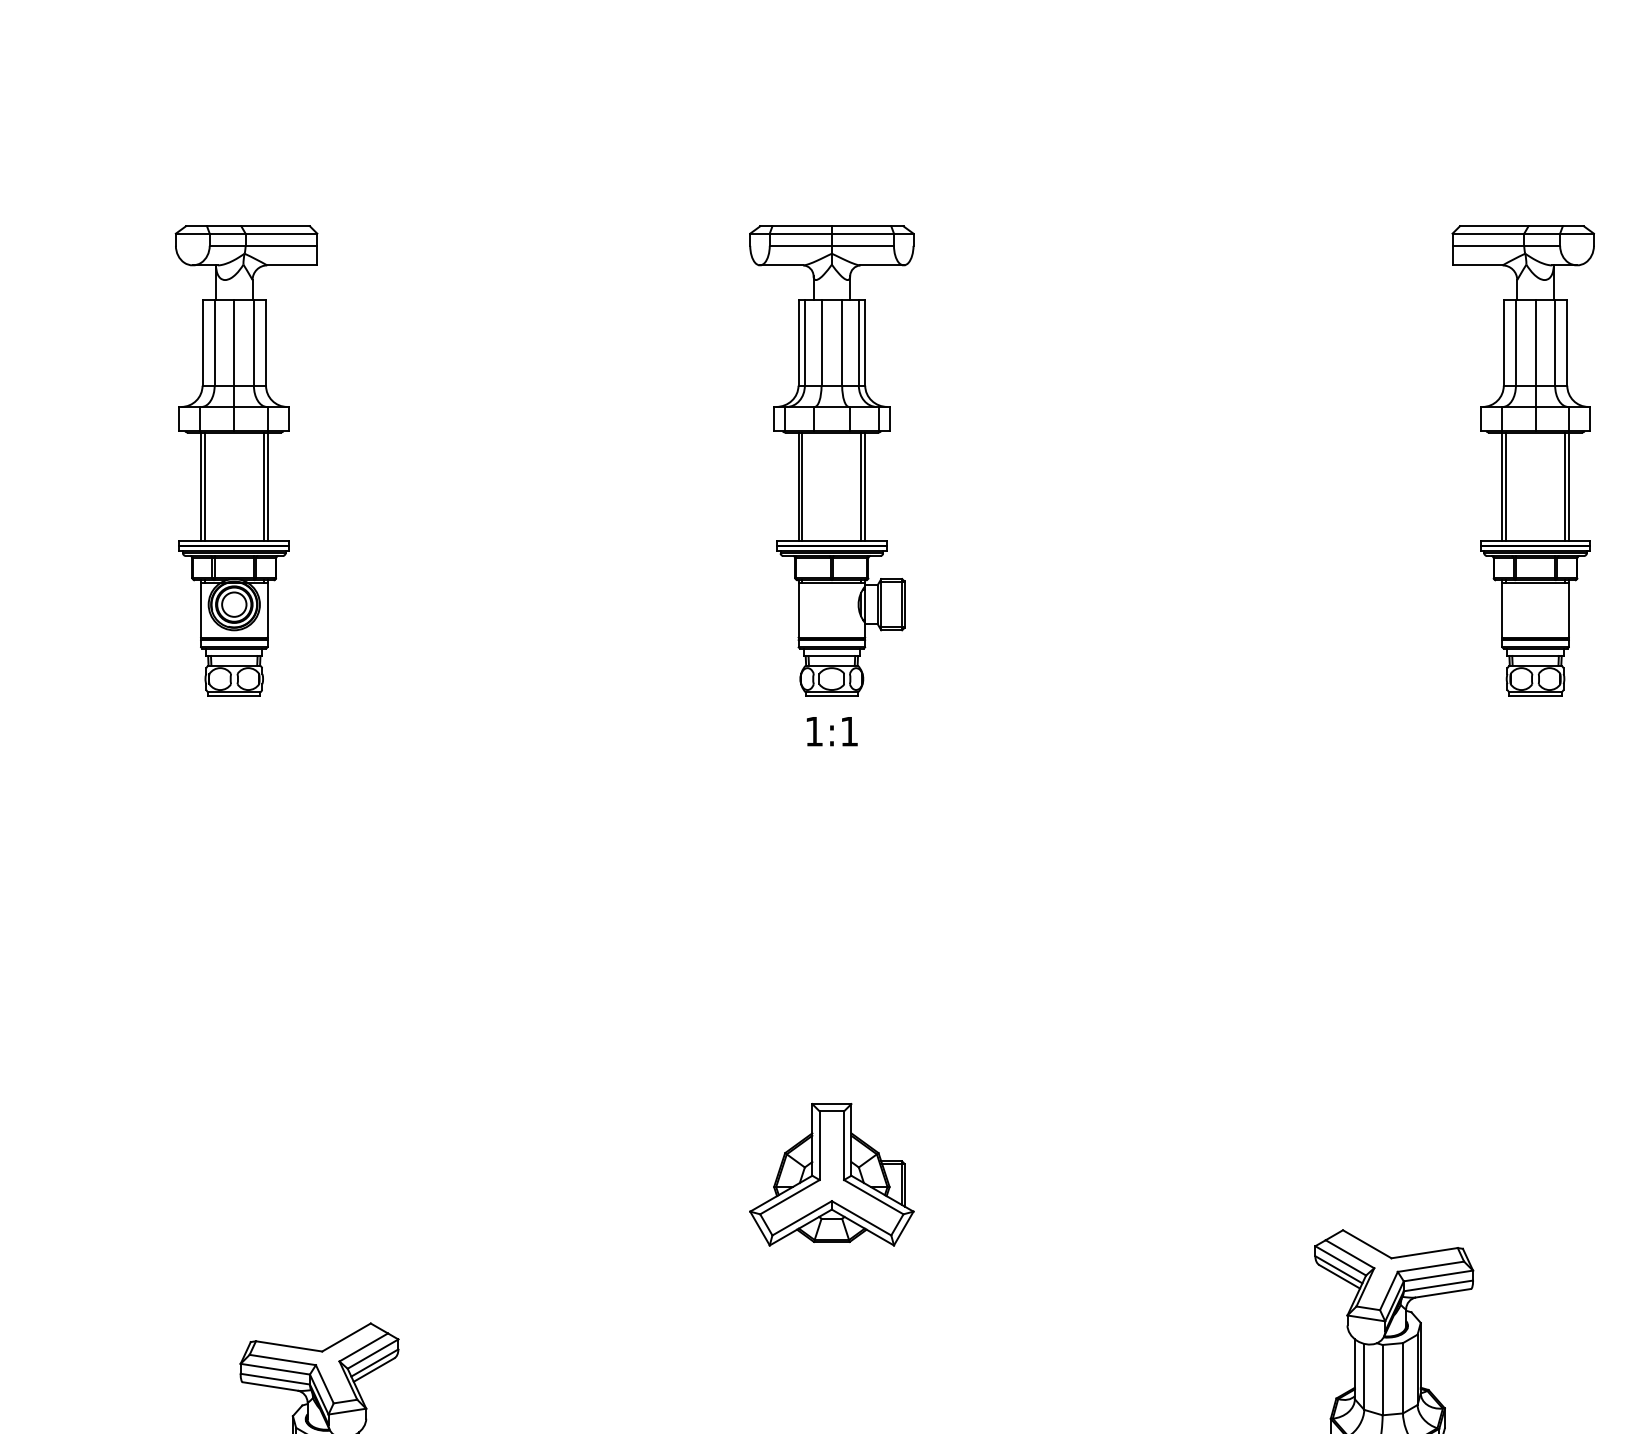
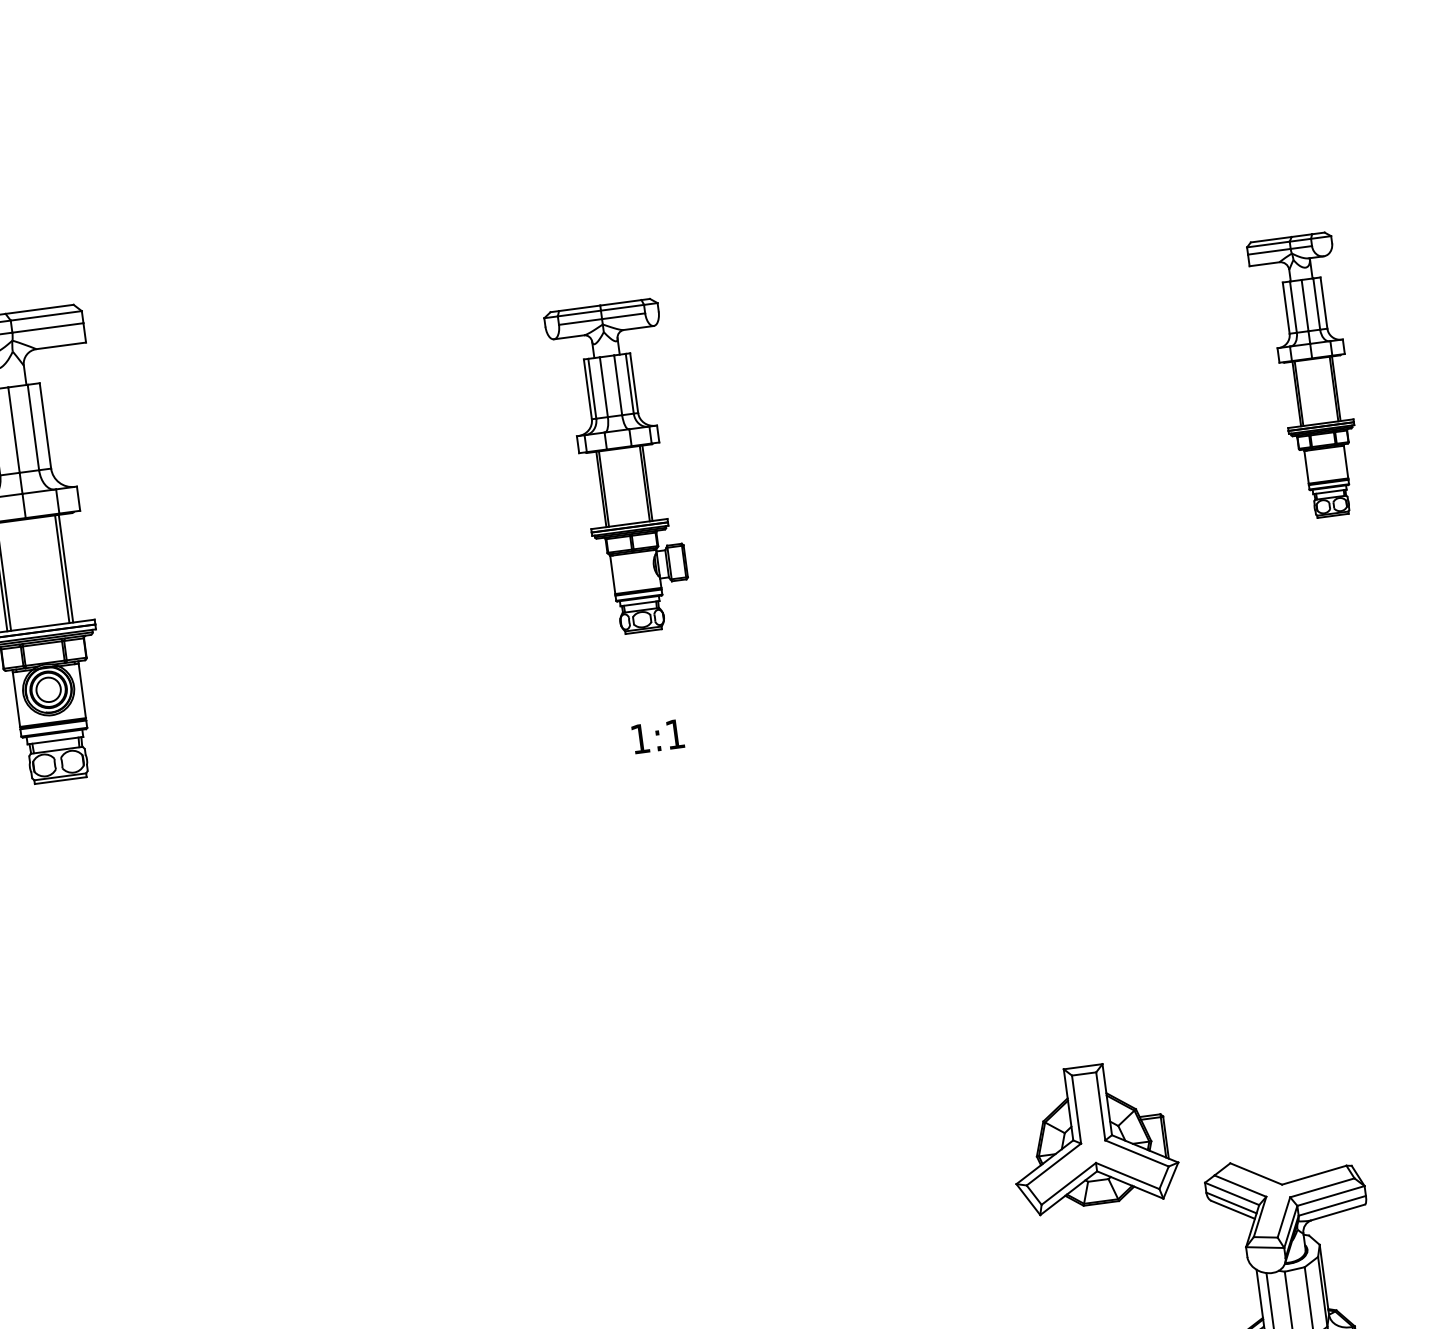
part: (831, 460) -> (621, 467), size x0.7
part: (1522, 460) -> (1306, 376), size x0.6
part: (831, 1174) -> (1092, 1136), moved

